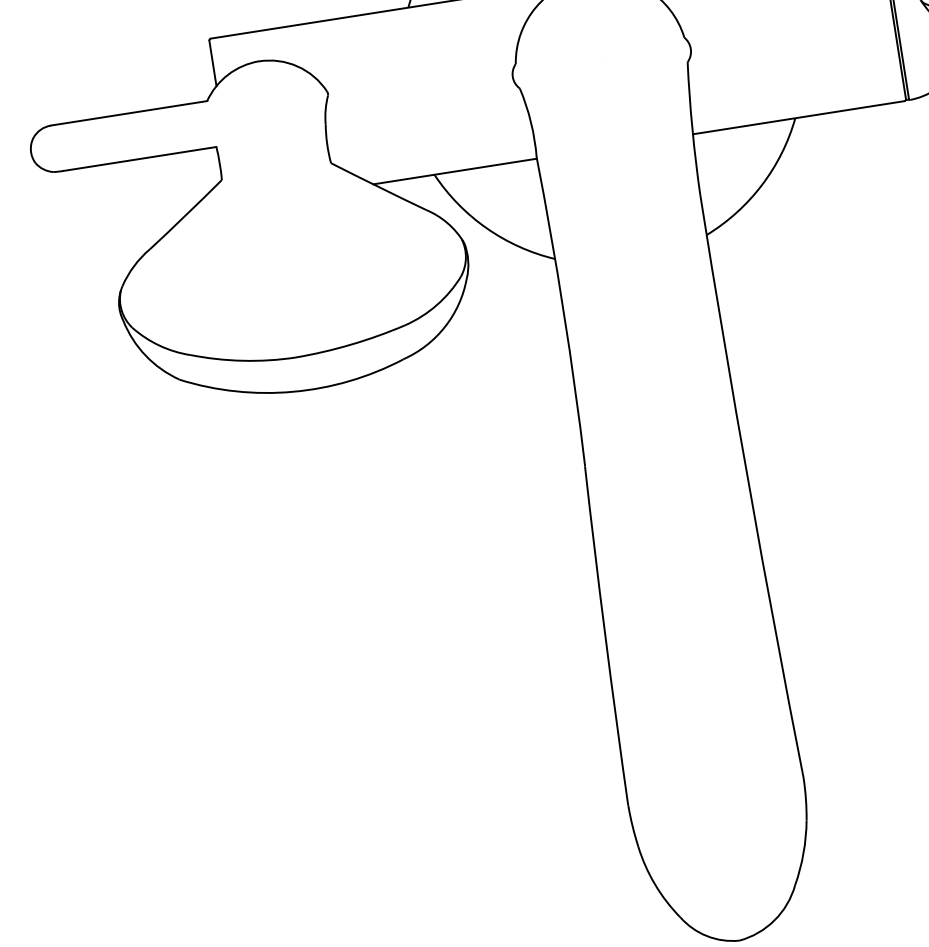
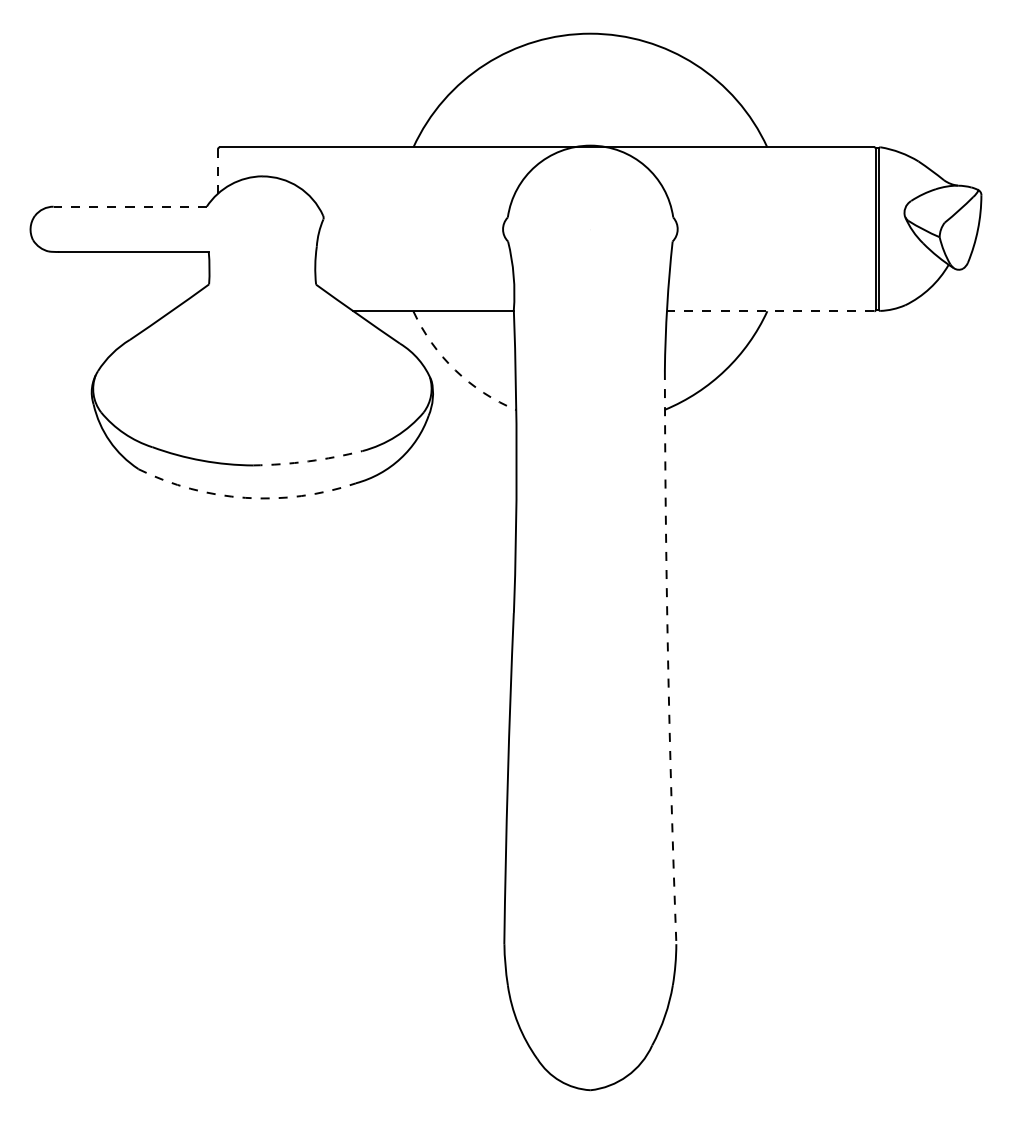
line: (212, 63) -> (217, 171), solid -> dashed
line: (129, 113) -> (130, 206), solid -> dashed
line: (798, 117) -> (770, 311), solid -> dashed
arc: (486, 228) -> (455, 370), solid -> dashed
arc: (351, 344) -> (308, 461), solid -> dashed
arc: (293, 391) -> (245, 497), solid -> dashed
arc: (749, 487) -> (668, 657), solid -> dashed

